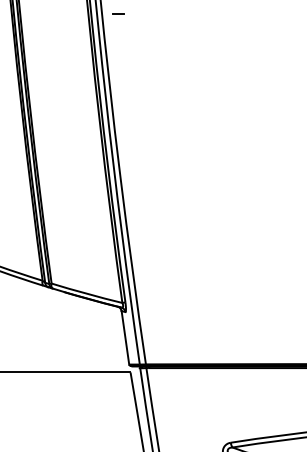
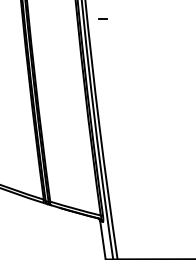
line: (118, 13) -> (102, 18), moved

